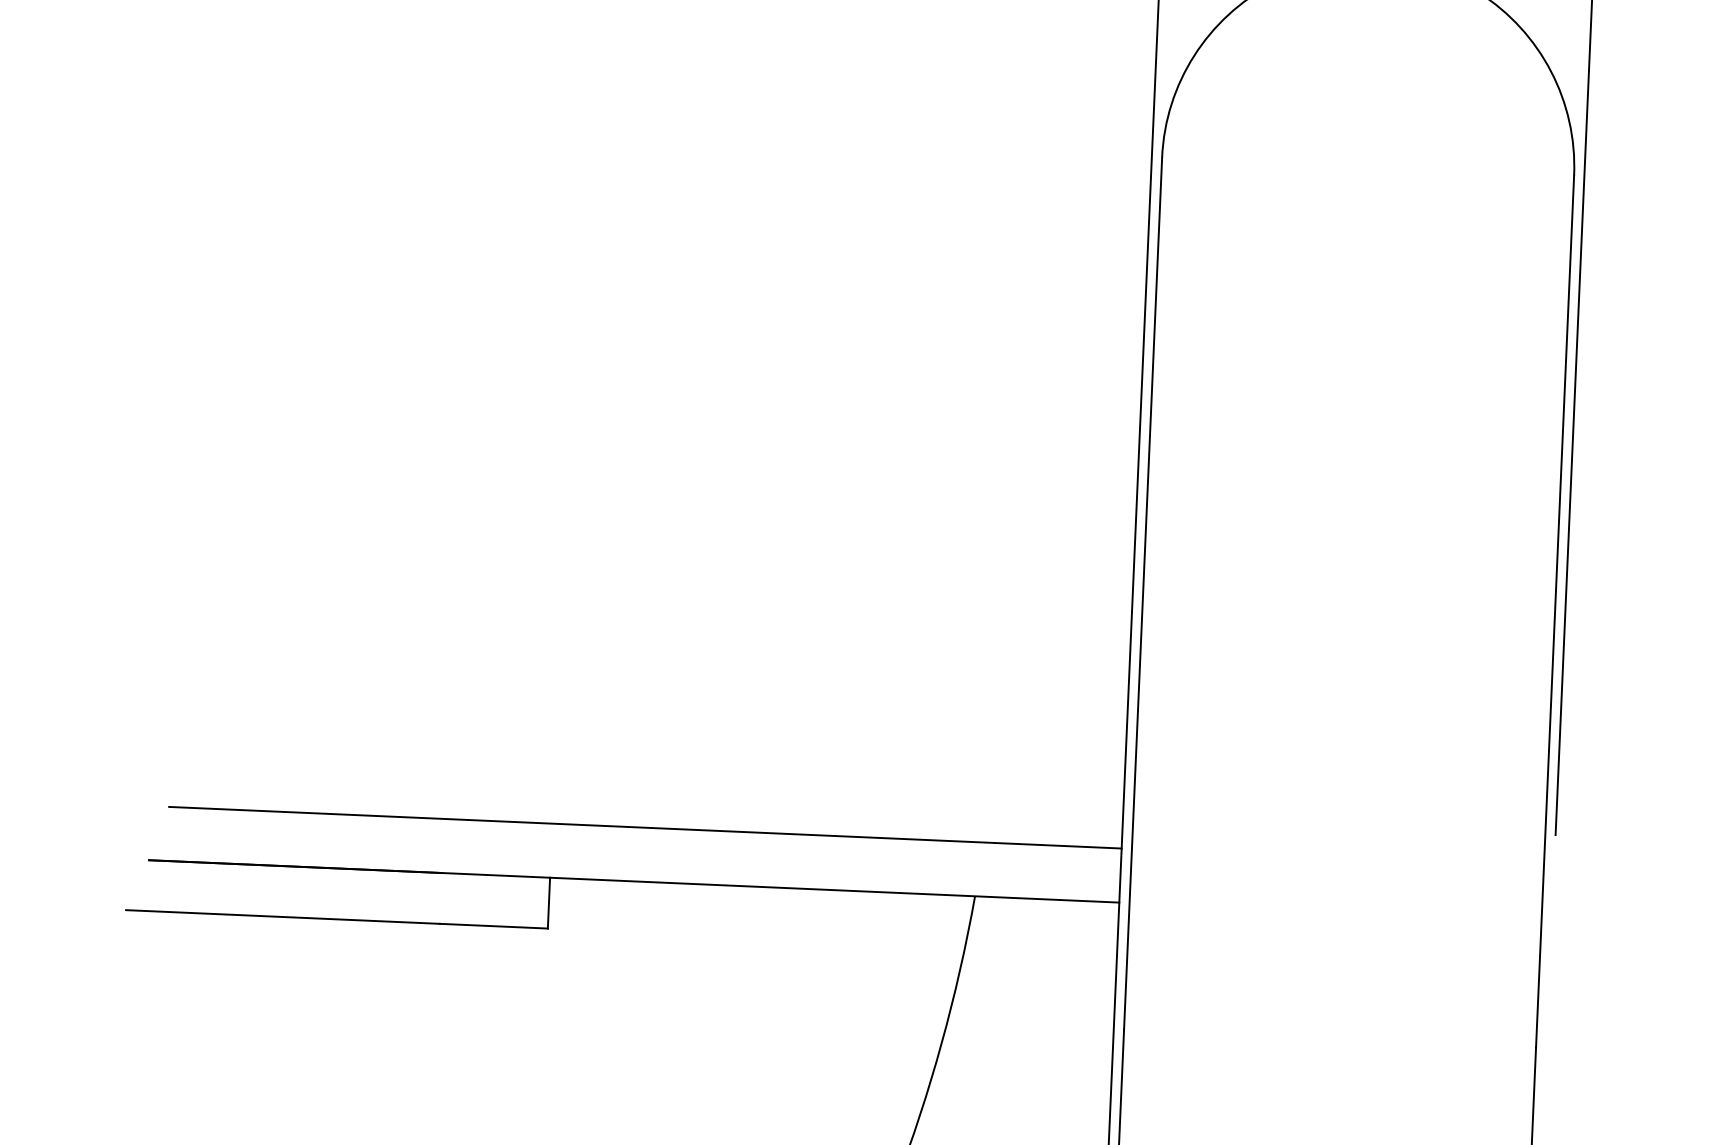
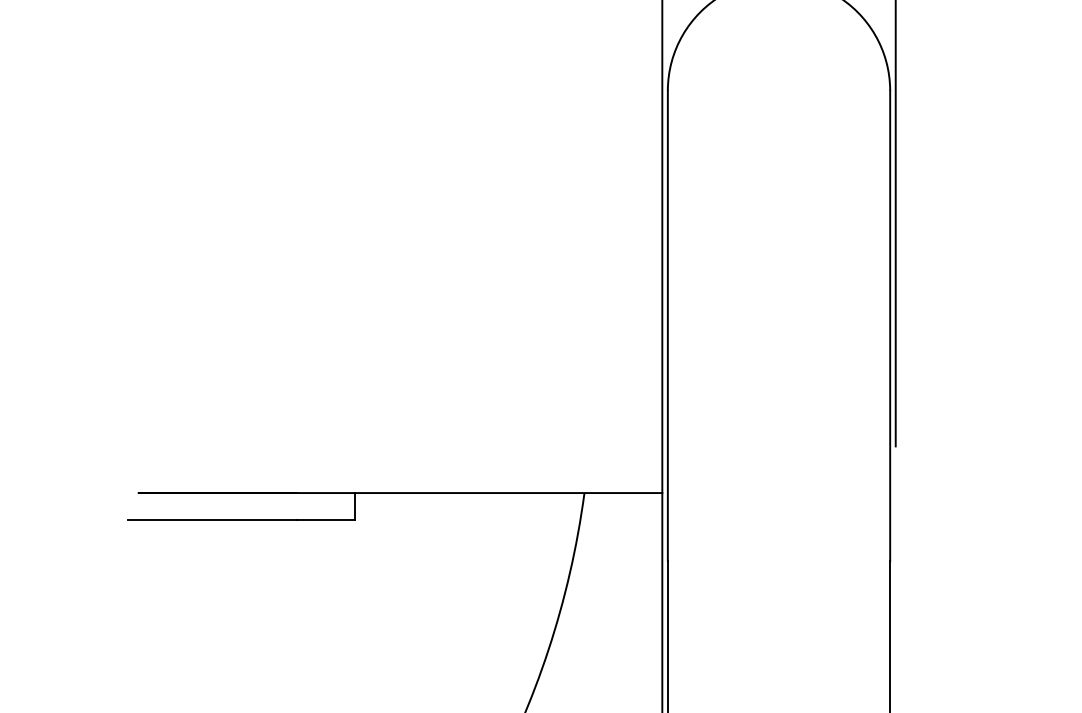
line: (645, 827) -> (405, 463), removed

